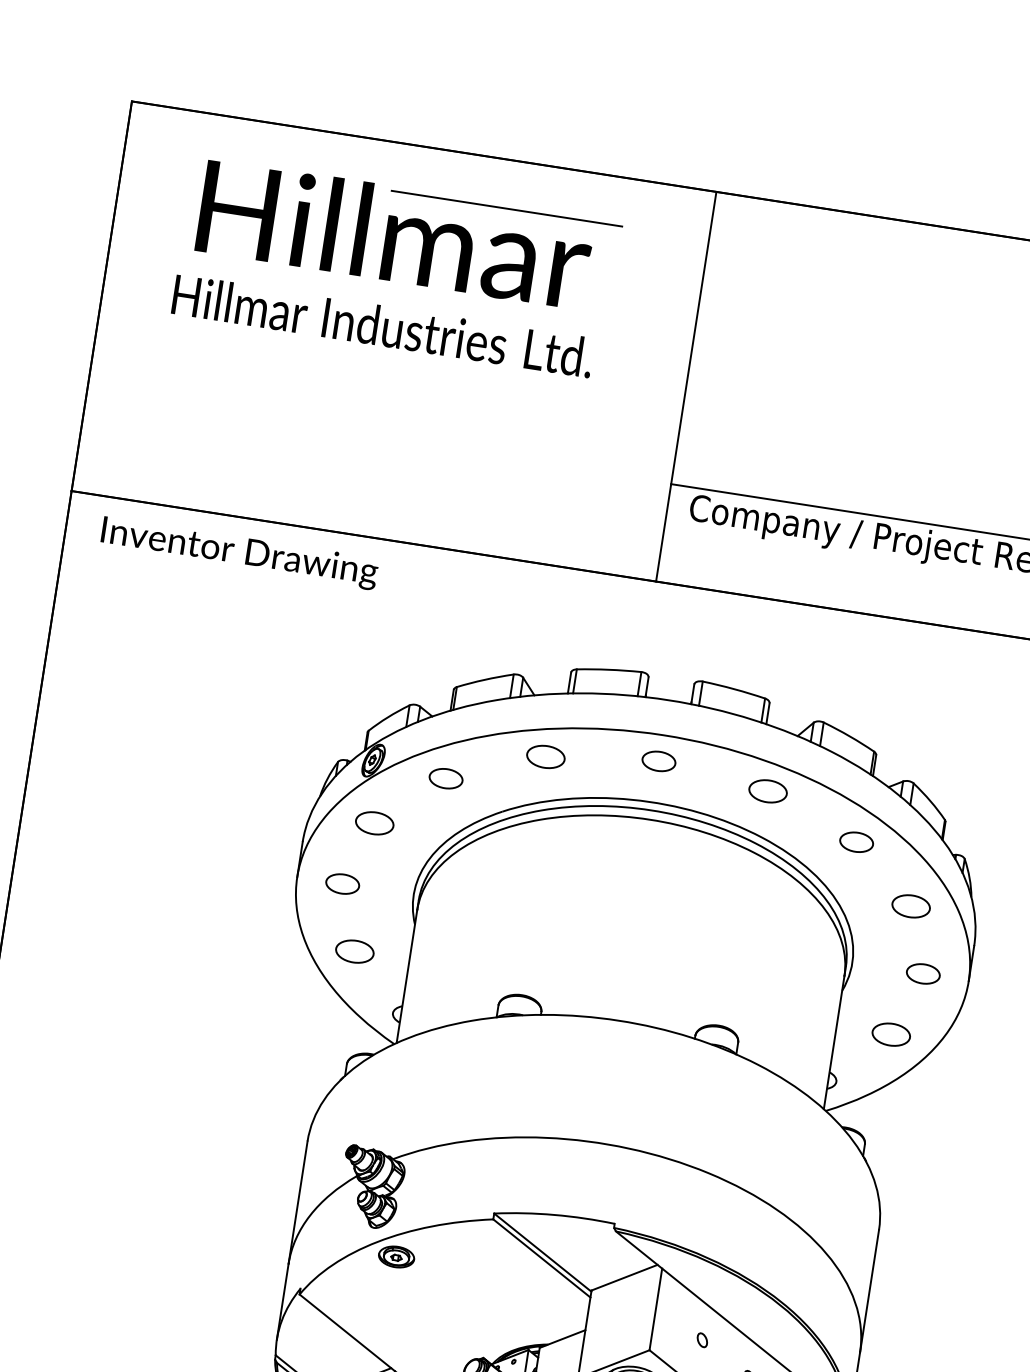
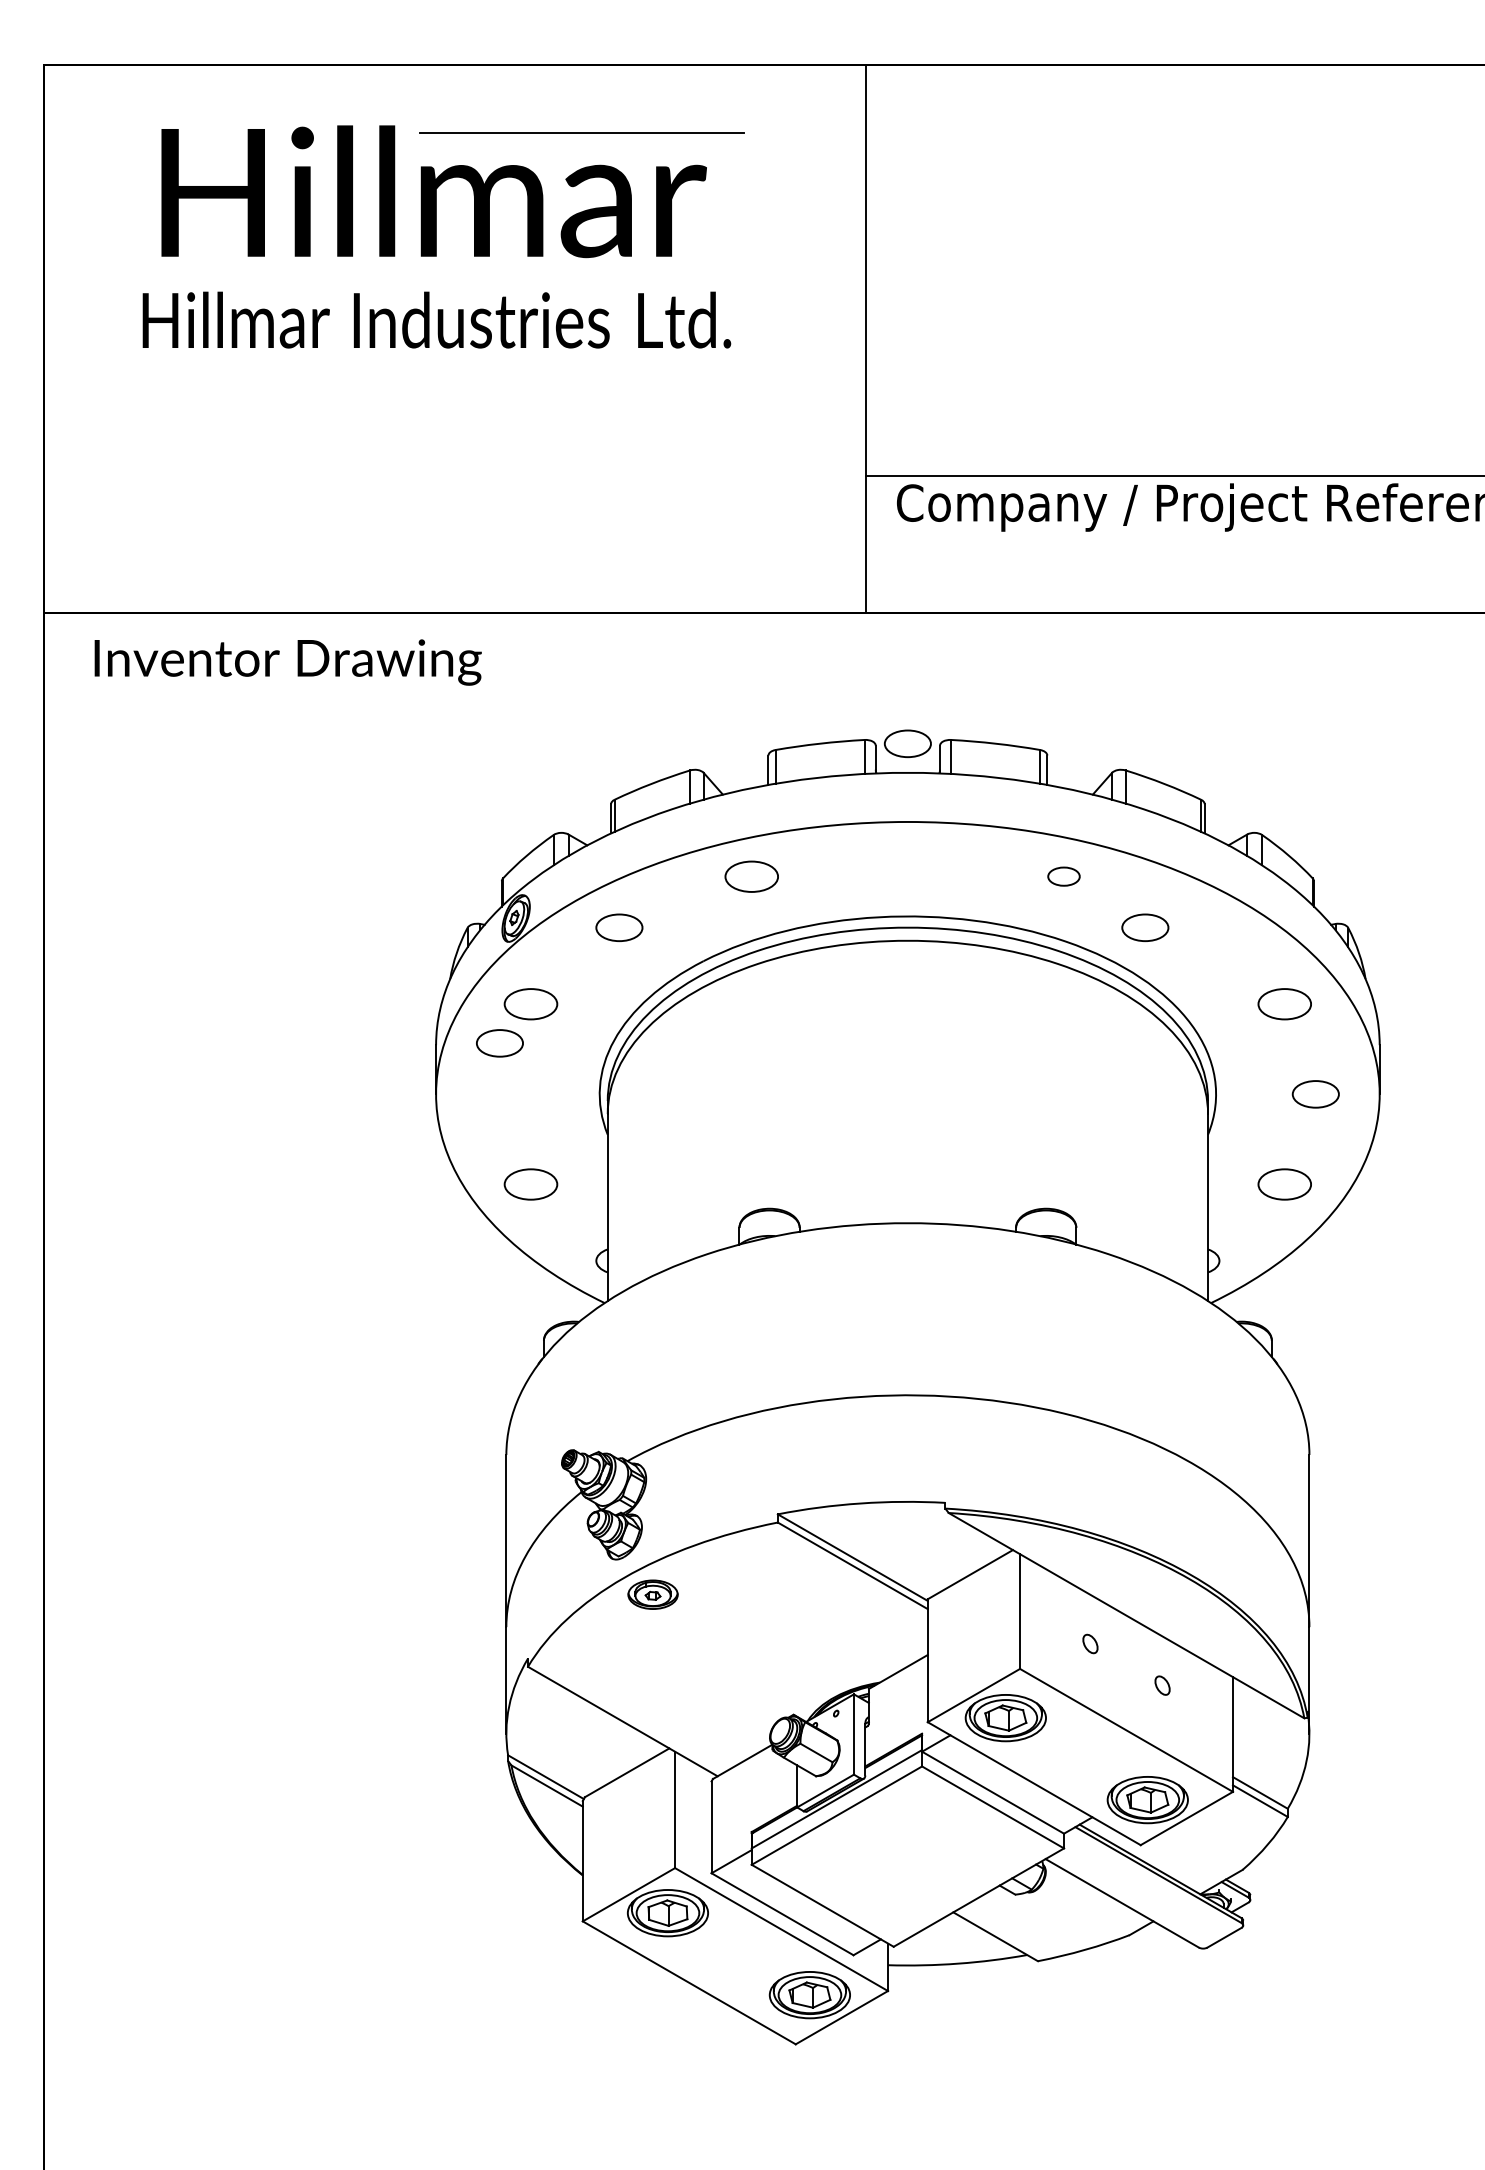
part: (658, 761) -> (907, 743), moved
part: (767, 791) -> (1063, 876), size x0.6
part: (856, 842) -> (1145, 927), moved
part: (342, 884) -> (499, 1043), moved

